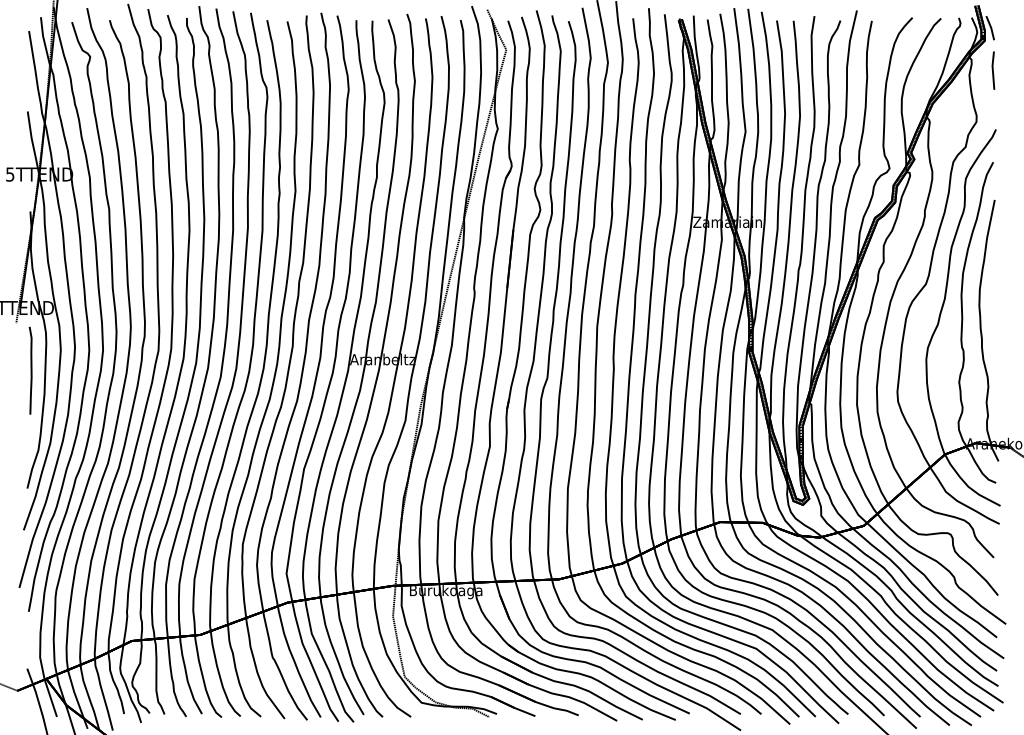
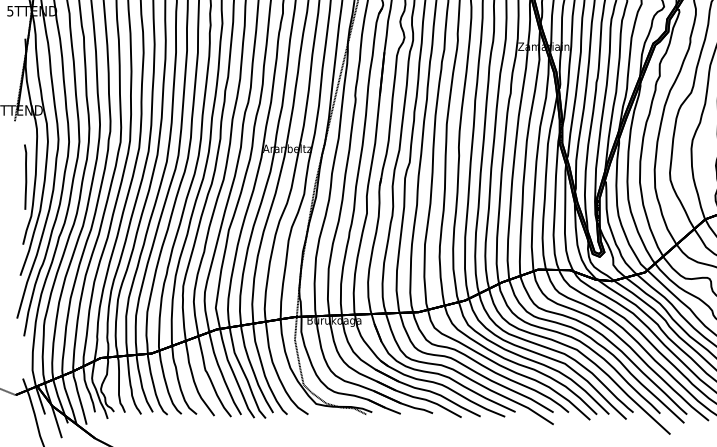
curve: (30, 370) -> (25, 176), moved

